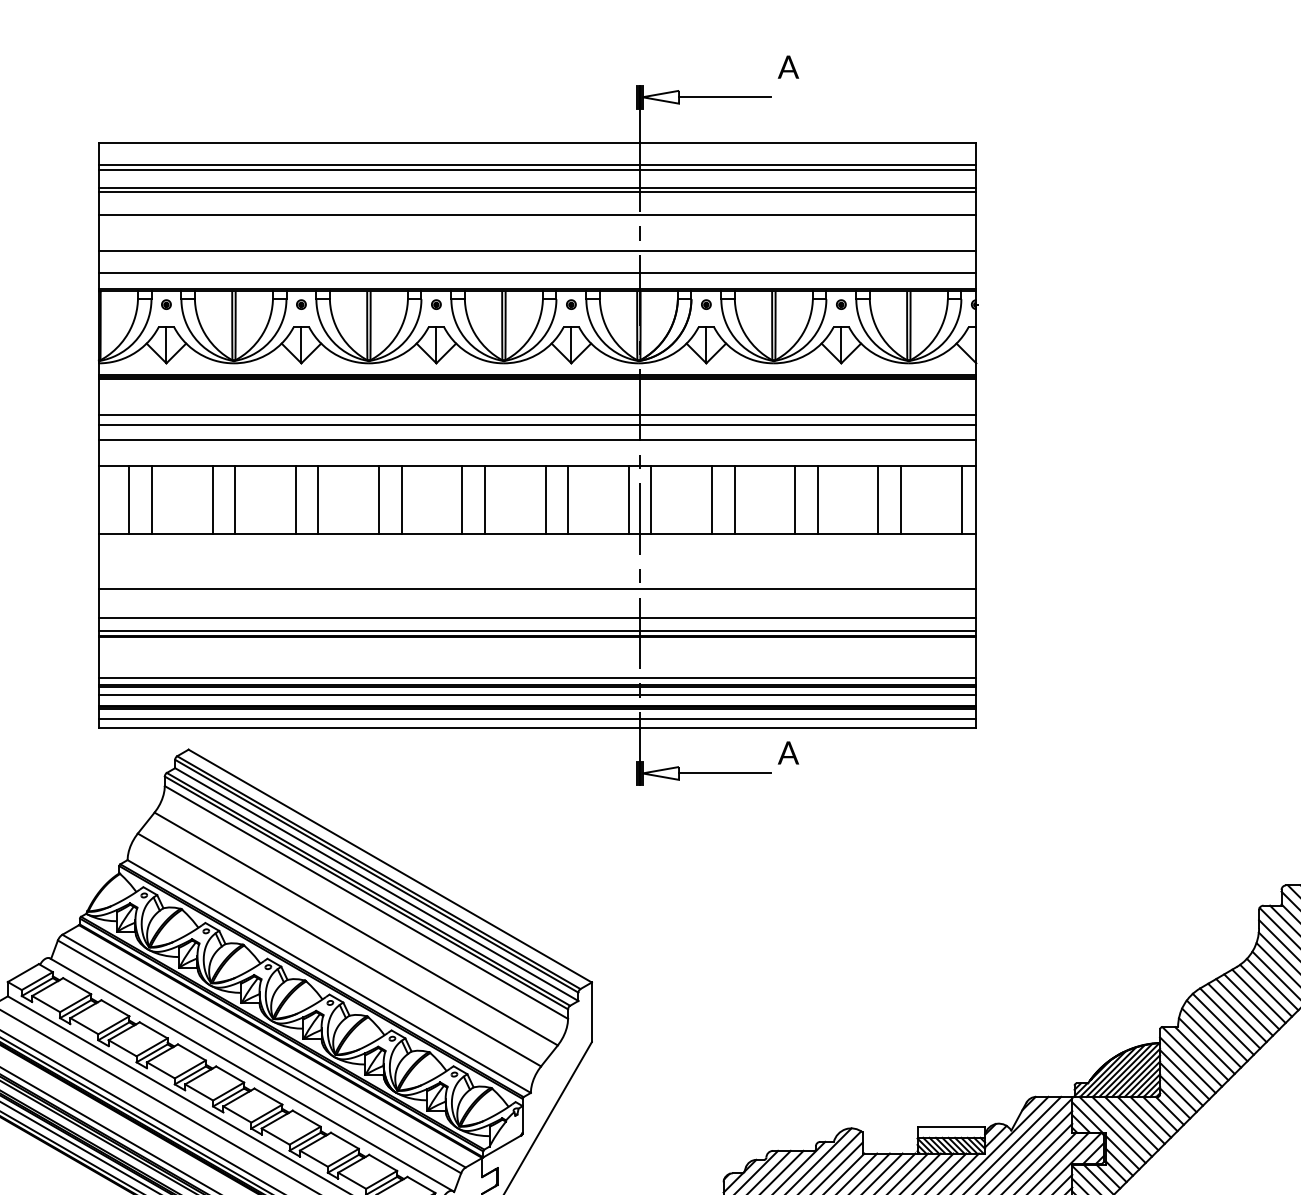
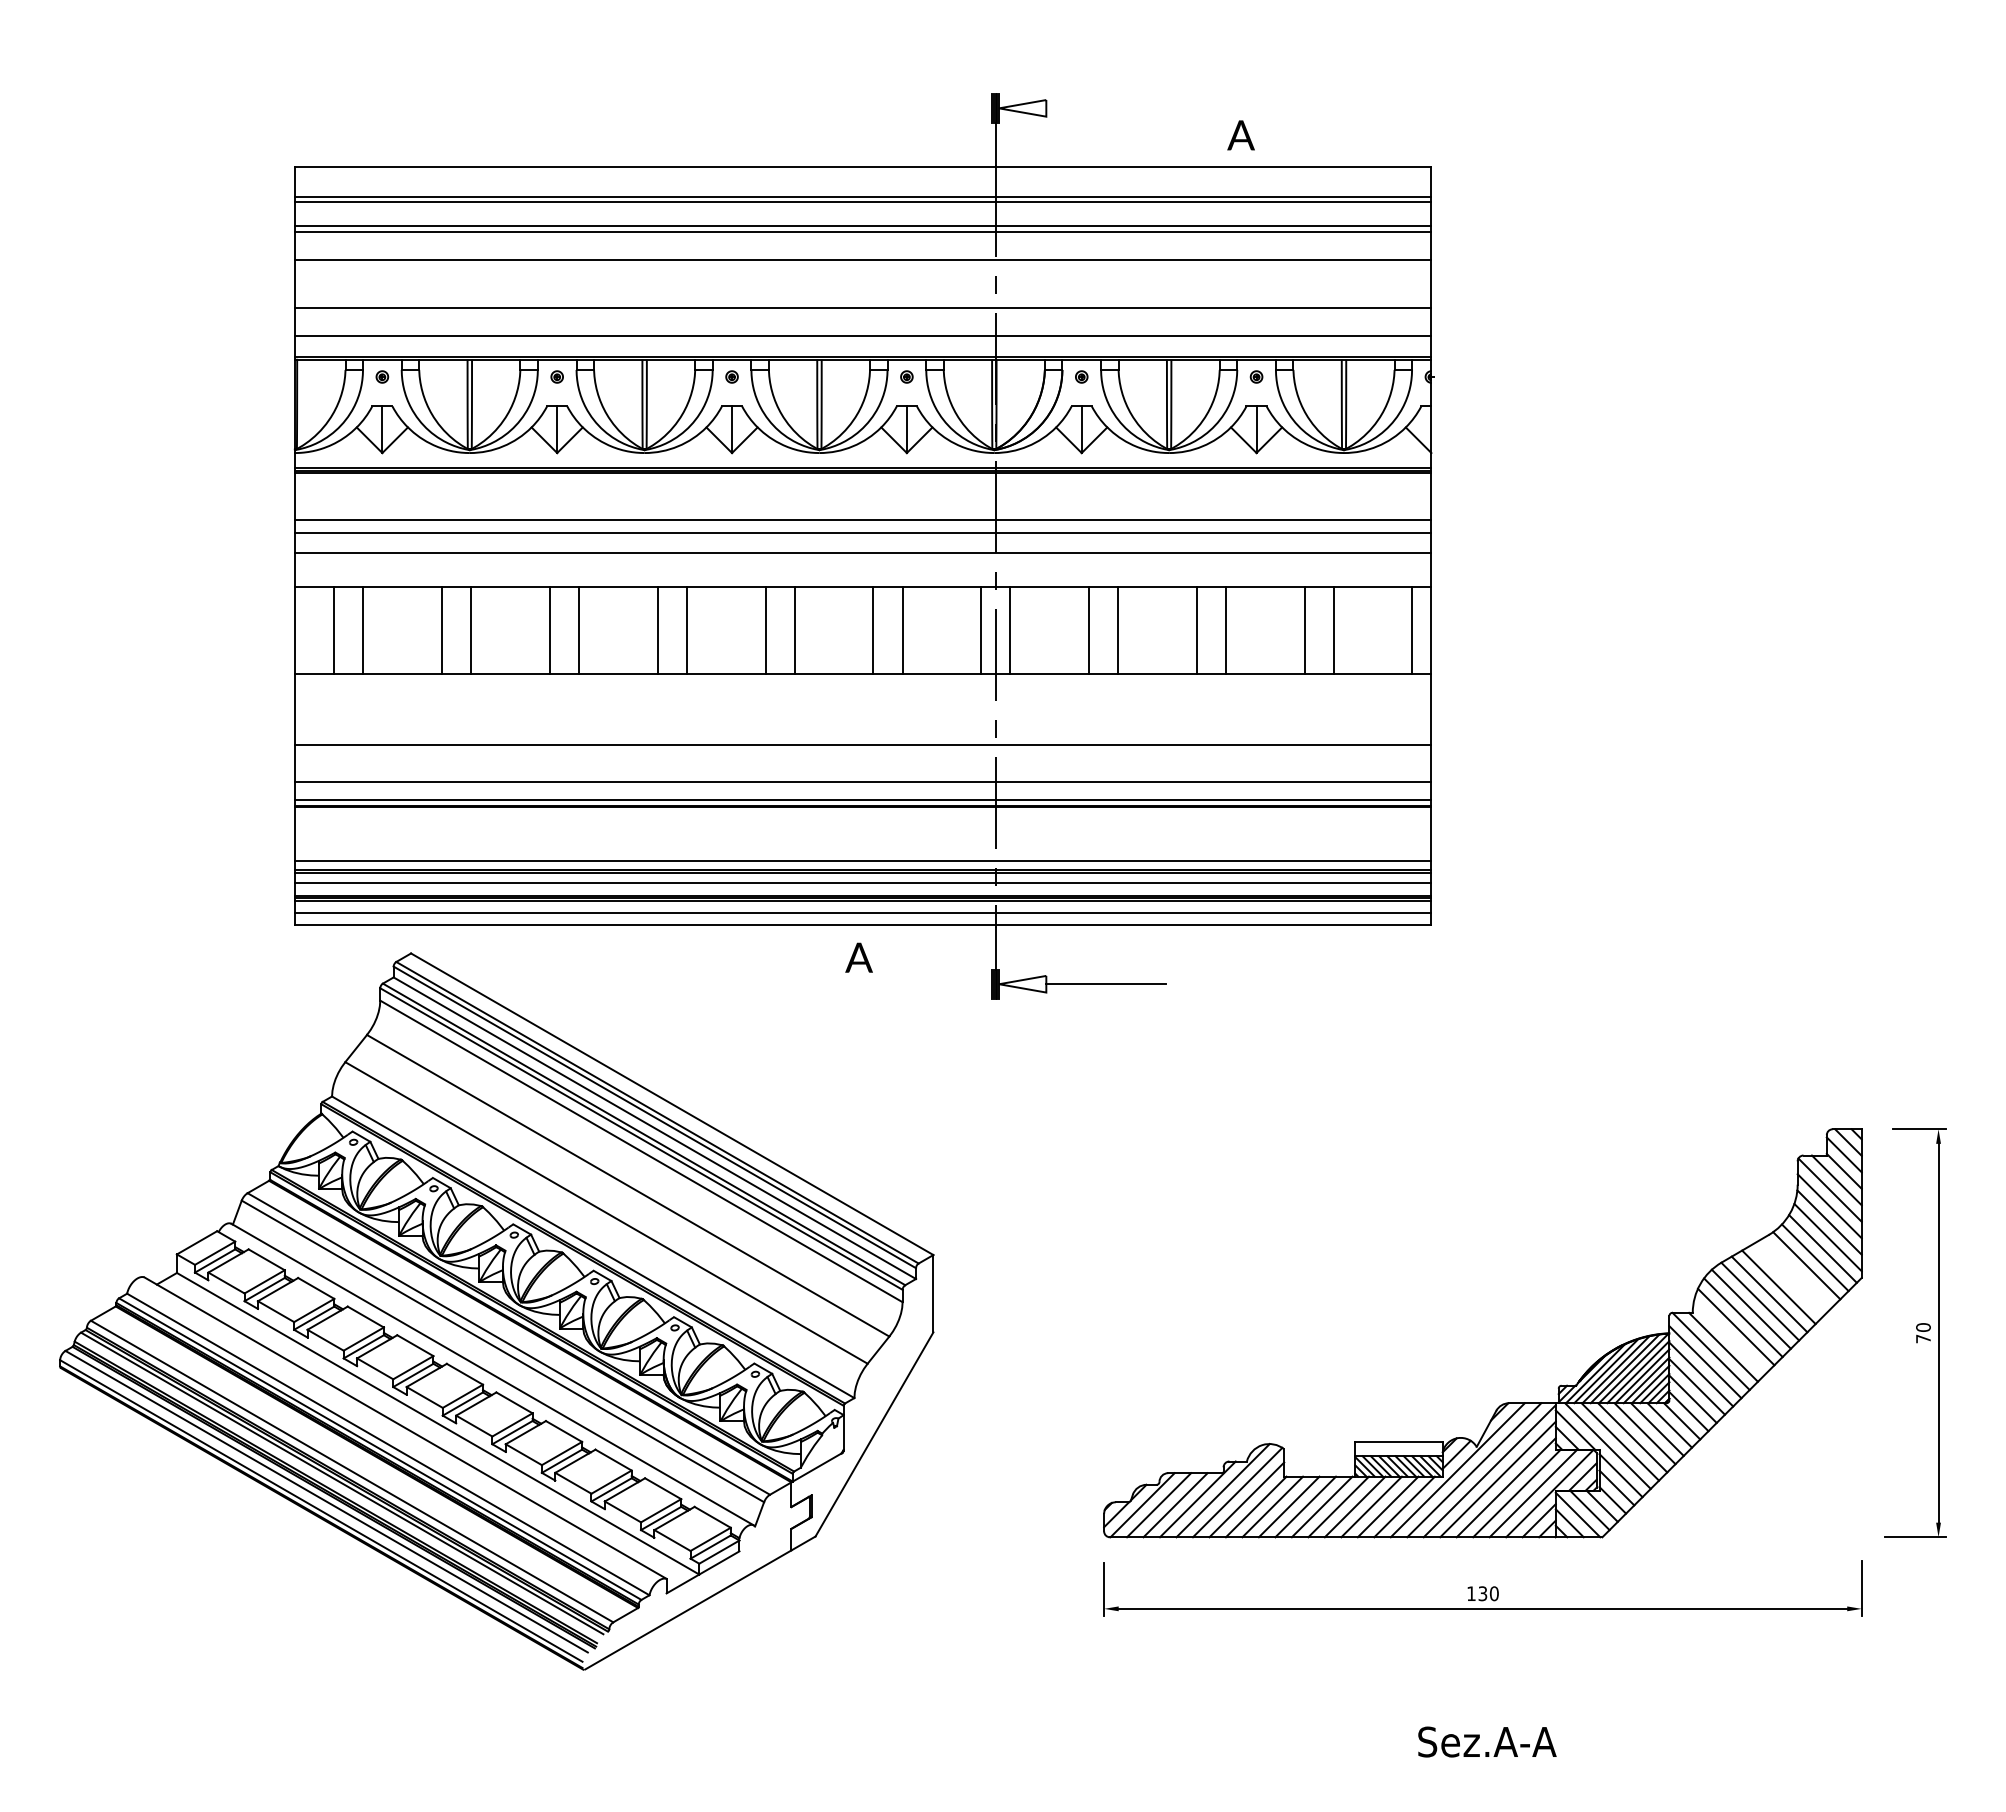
text: (788, 67) -> (1240, 135), moved
line: (724, 97) -> (1105, 108), removed
text: (788, 752) -> (858, 957), moved
line: (1258, 995) -> (1797, 1272), removed
line: (1251, 1001) -> (1787, 1279), removed
line: (1206, 1046) -> (1729, 1337), removed

